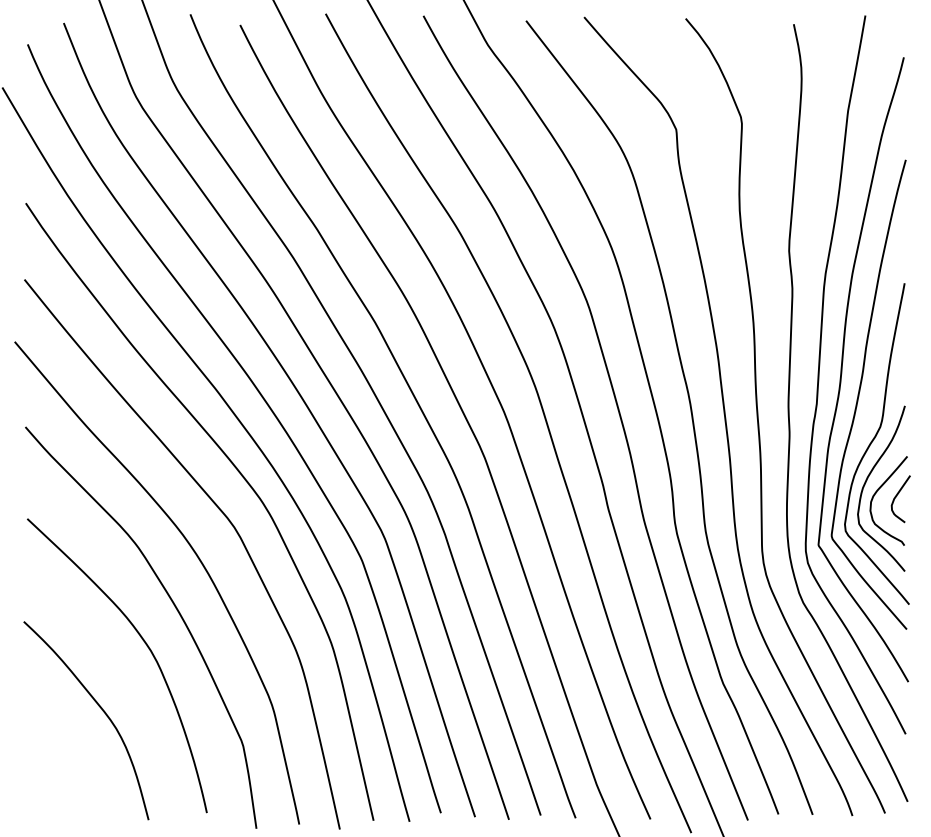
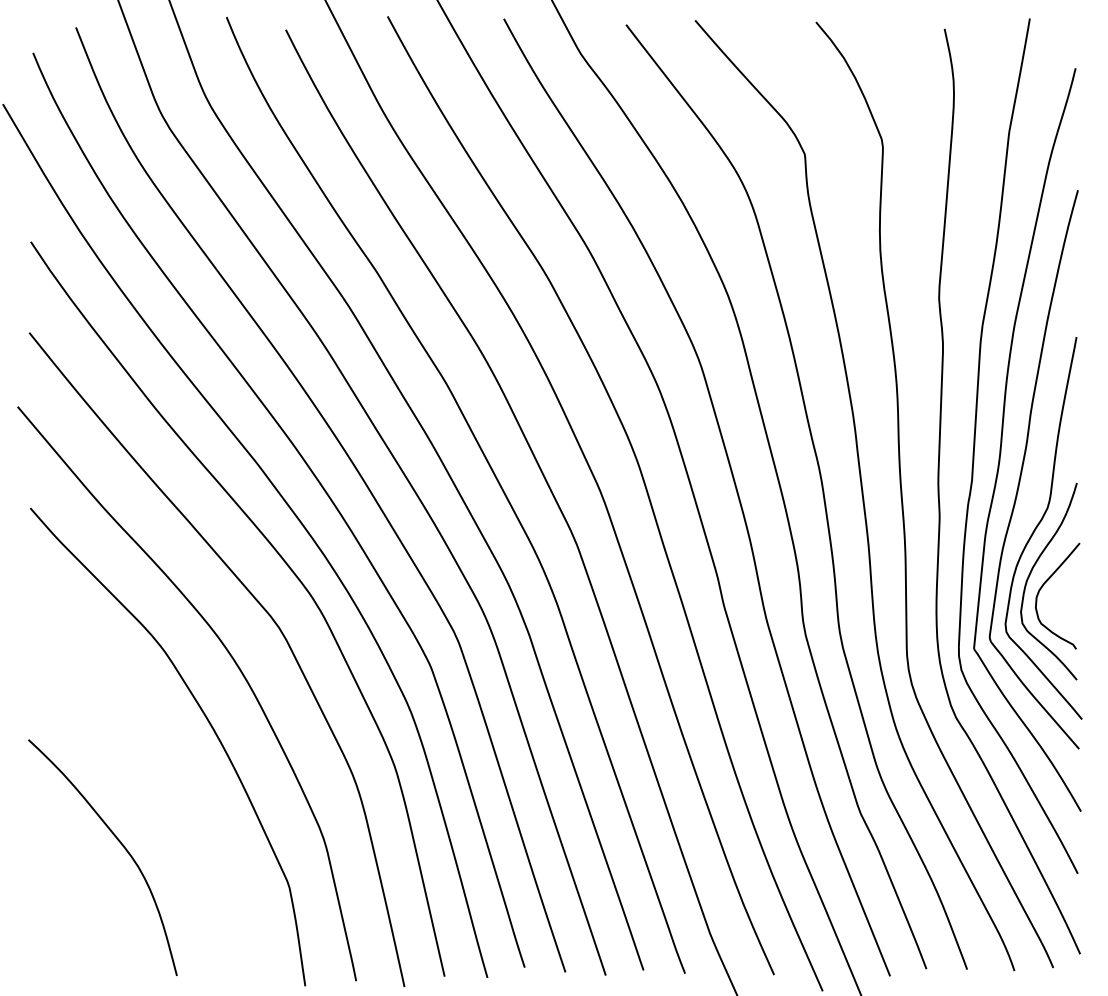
curve: (897, 496) -> (1068, 590), removed
curve: (146, 646) -> (174, 769), removed

